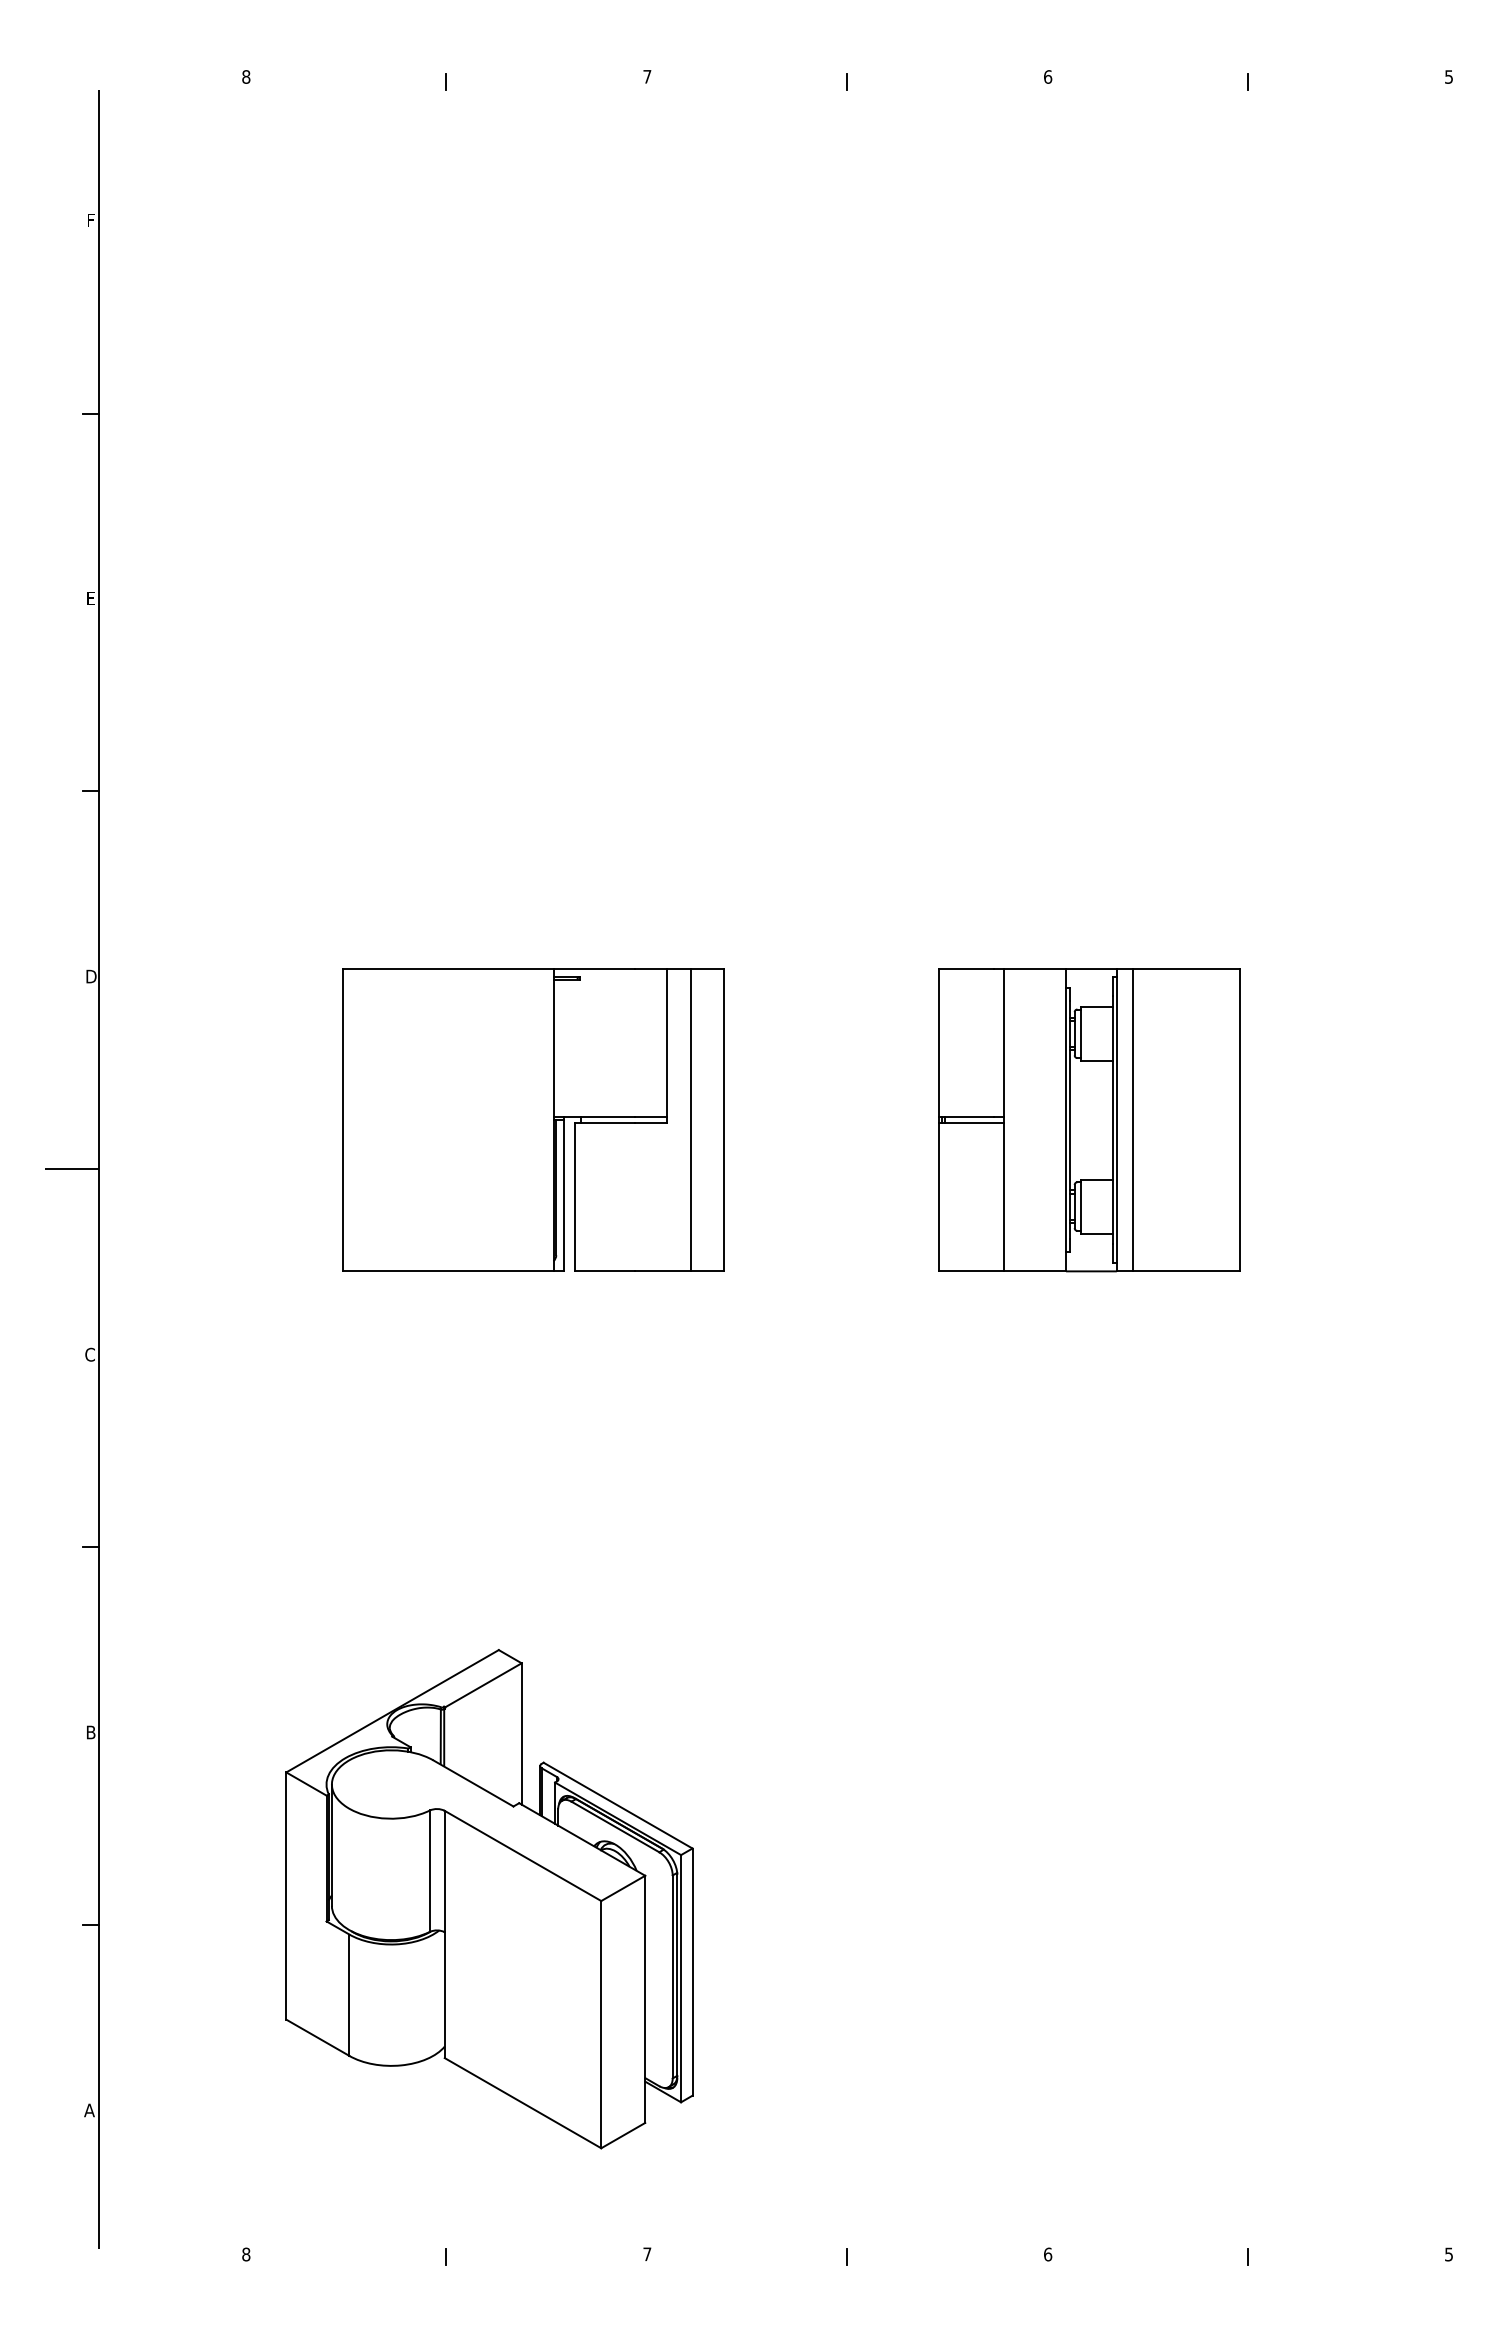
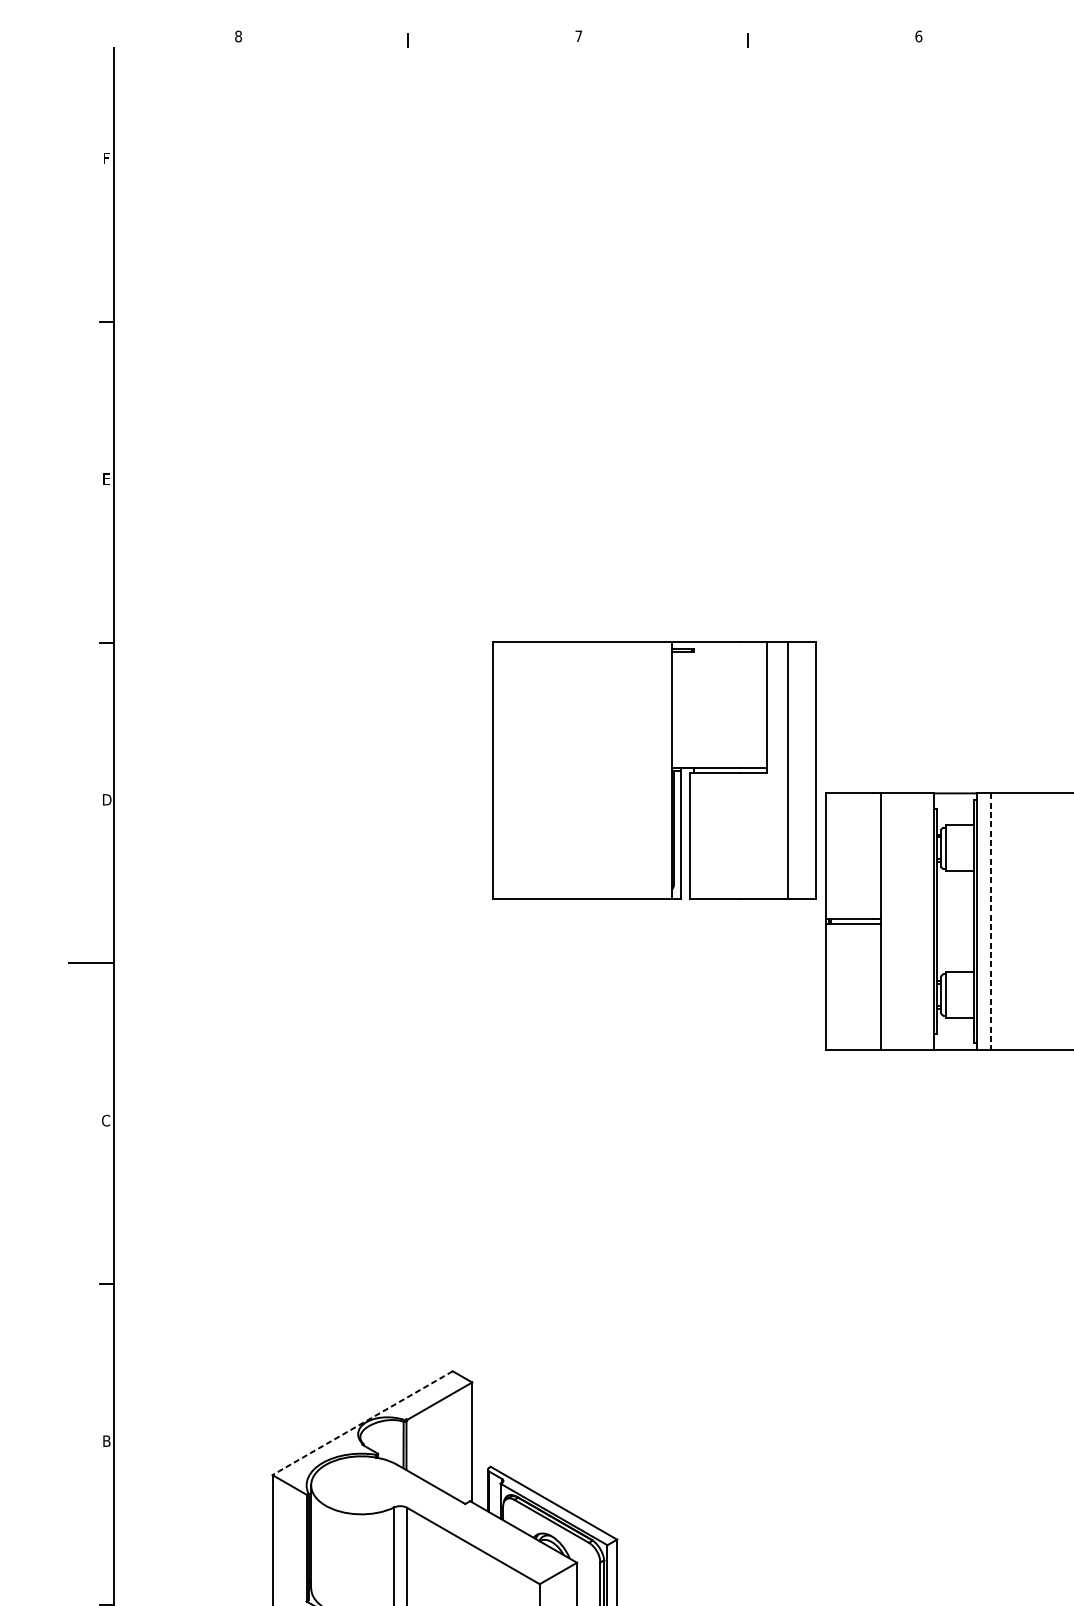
part: (533, 1119) -> (654, 770), moved
line: (1133, 1120) -> (991, 921), solid -> dashed
line: (392, 1711) -> (362, 1423), solid -> dashed

